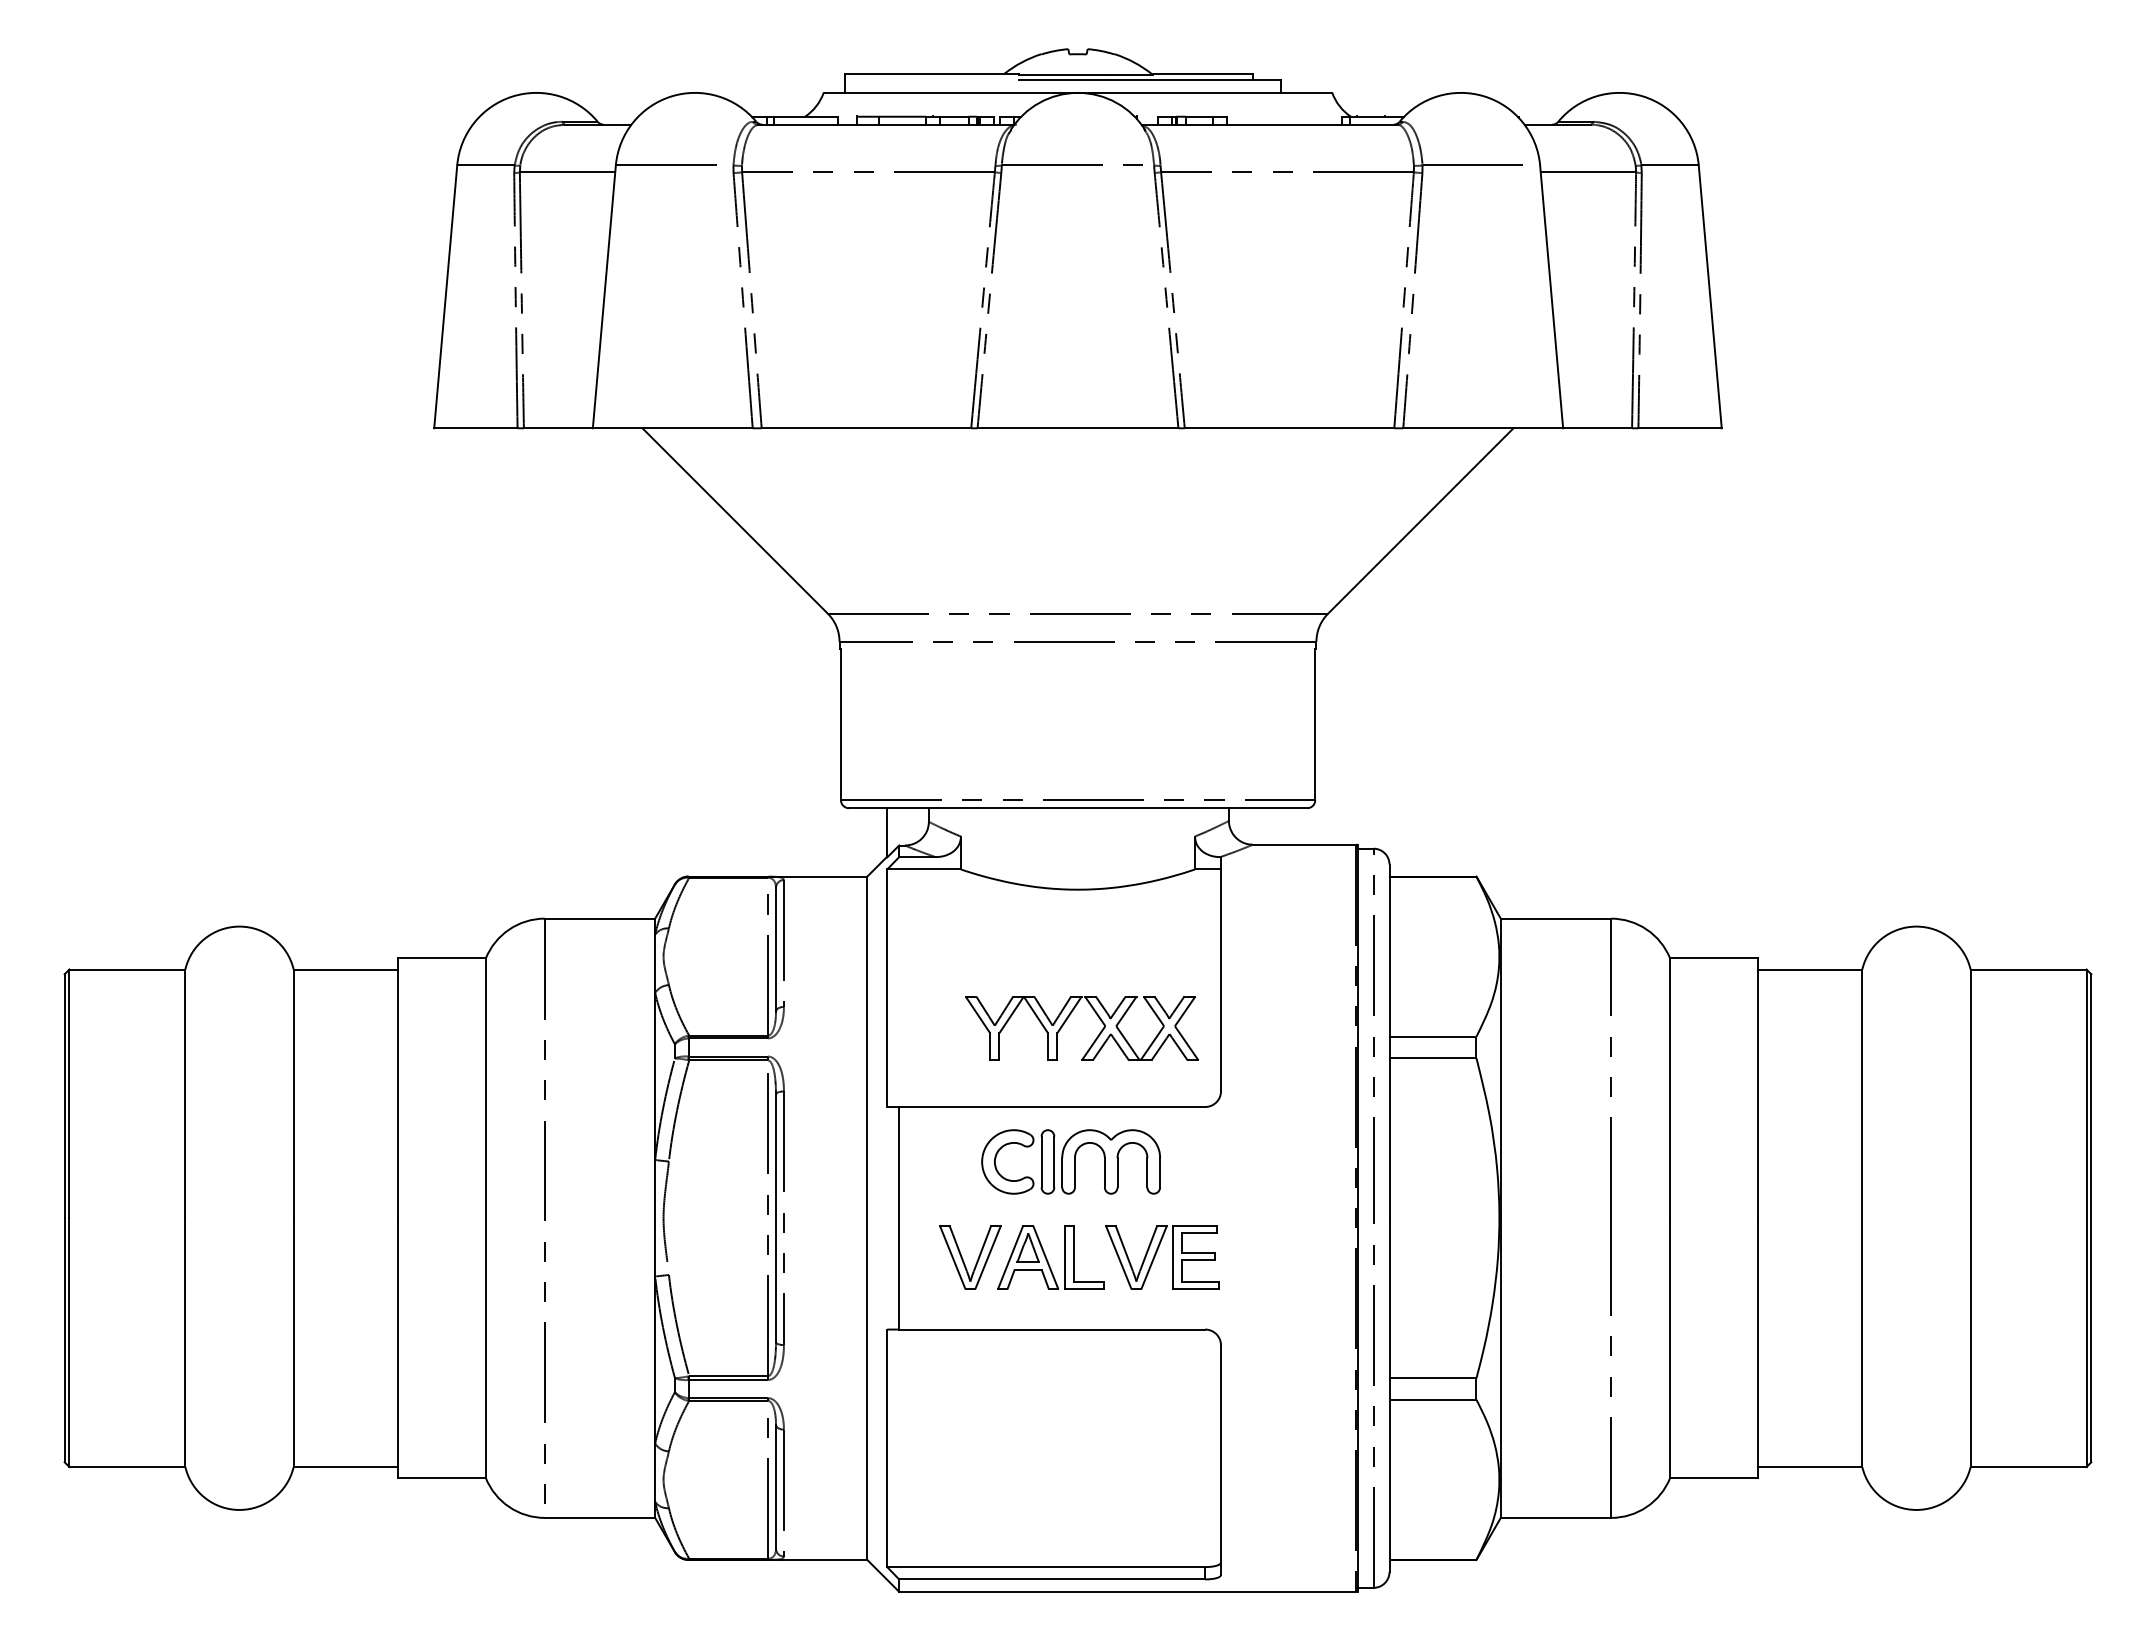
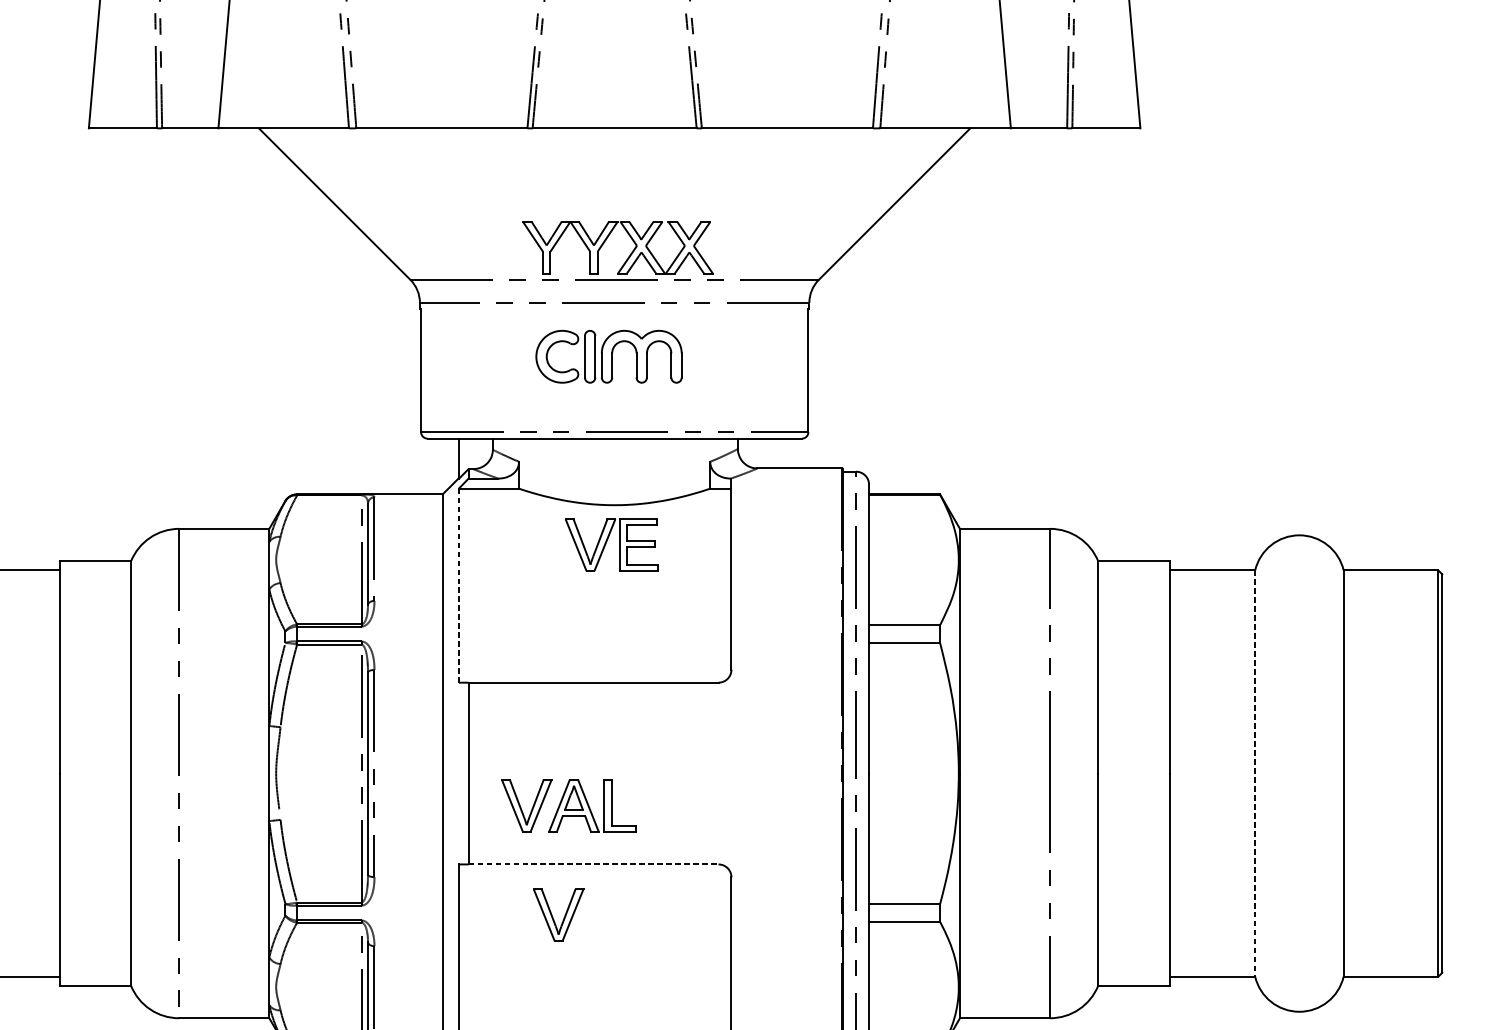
line: (887, 988) -> (459, 585), solid -> dashed
part: (1068, 1018) -> (606, 239), moved
part: (1070, 1161) -> (608, 356), moved
line: (1862, 1218) -> (1255, 773), solid -> dashed
part: (1156, 1254) -> (606, 542), moved
line: (1052, 1329) -> (593, 864), solid -> dashed
part: (1016, 1392) -> (564, 915), added

